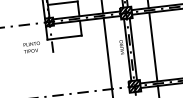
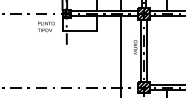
line: (152, 46) -> (166, 50), removed
text: (32, 47) -> (46, 26), moved

